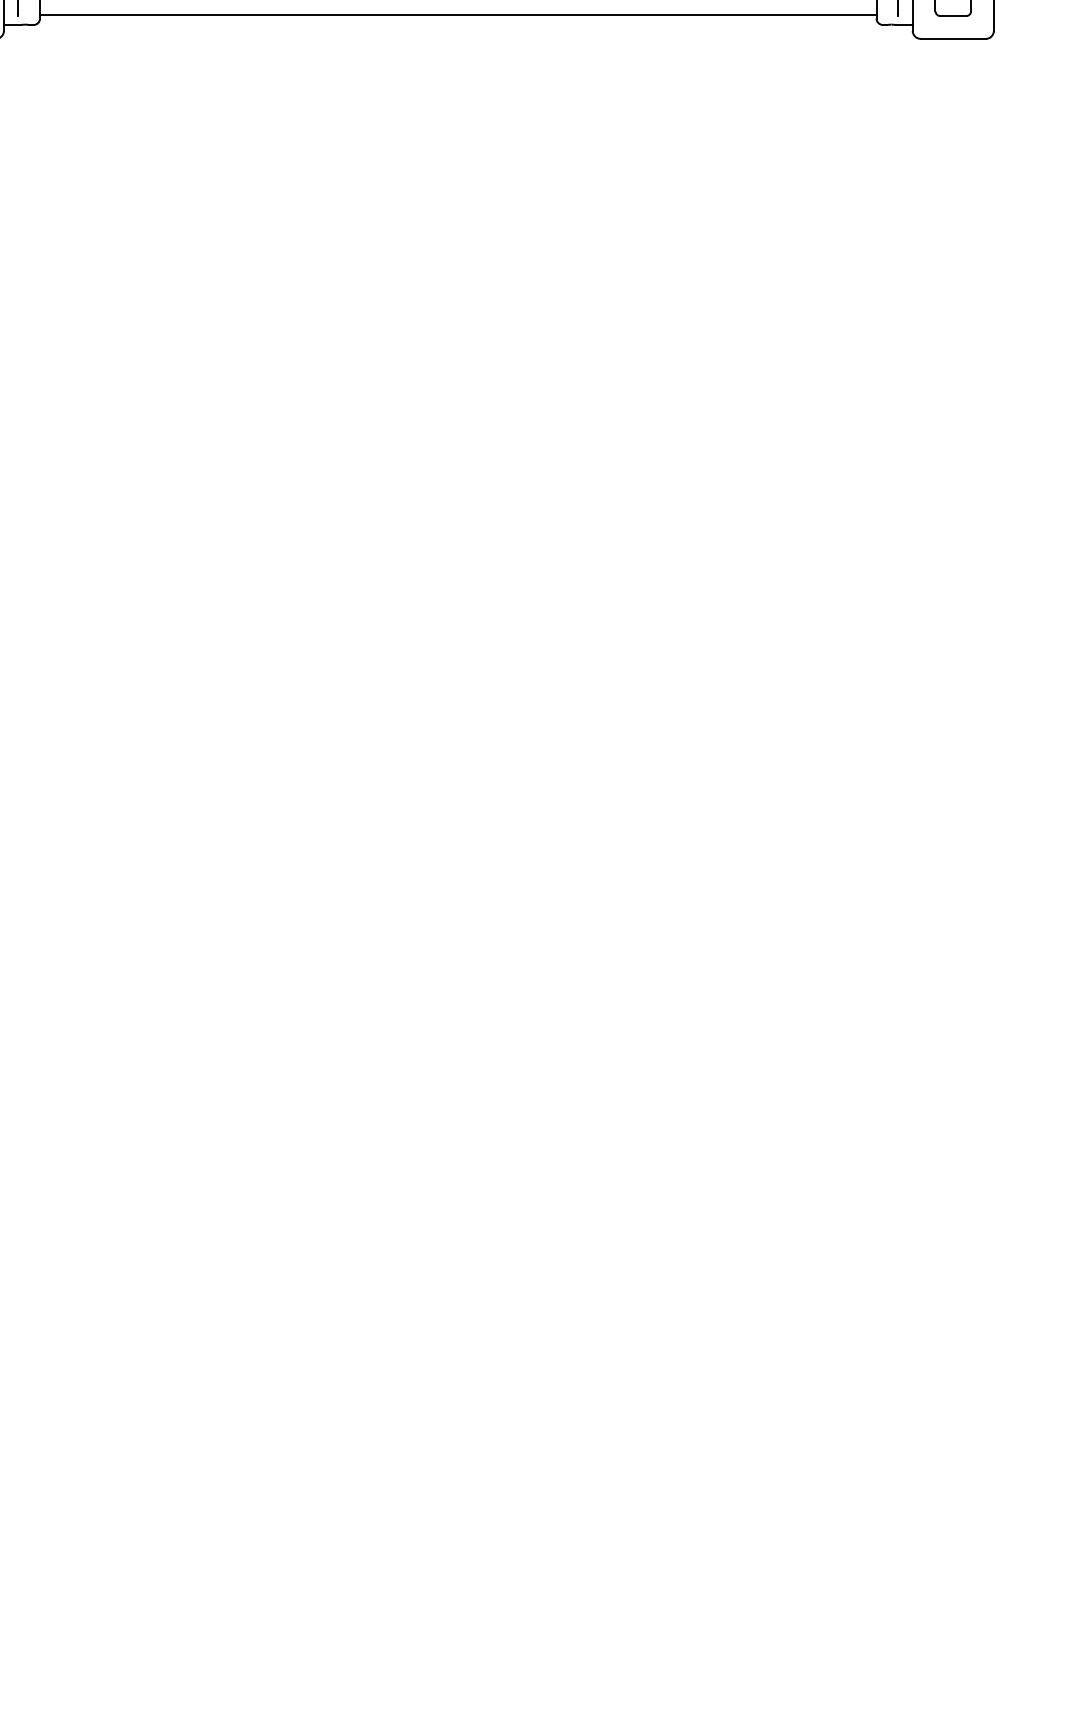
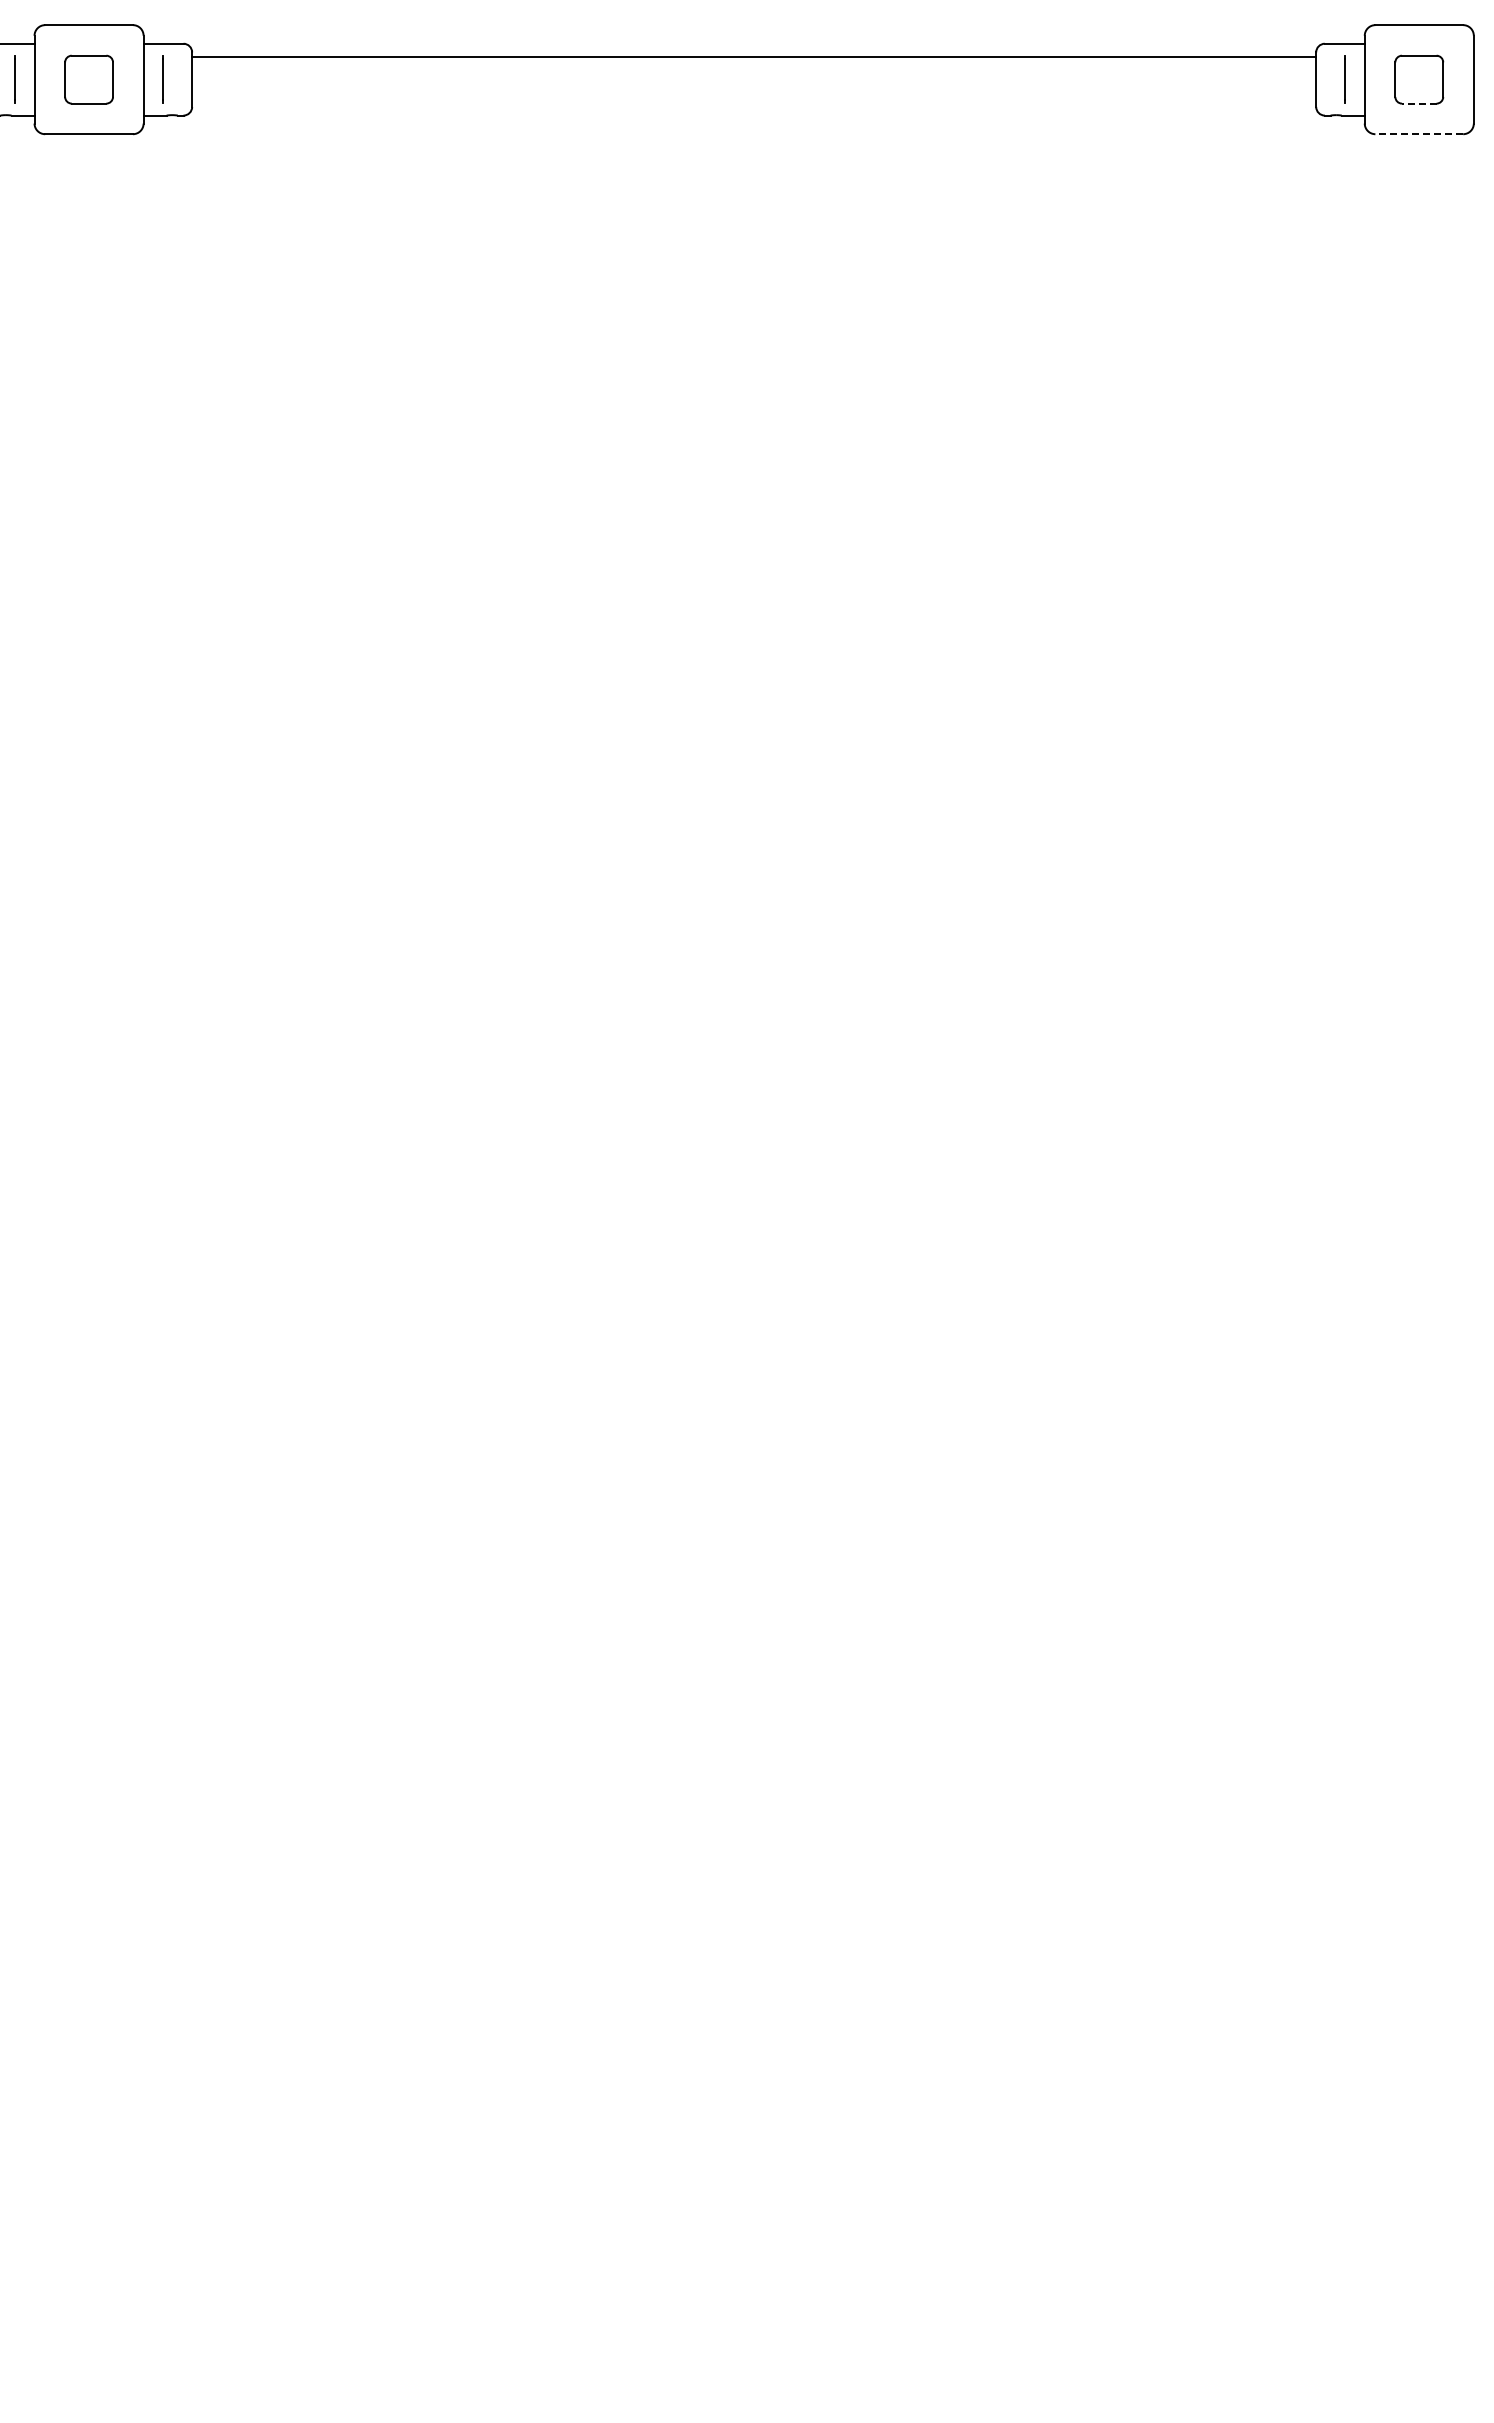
line: (458, 15) -> (754, 102), removed
line: (952, 16) -> (1418, 103), solid -> dashed
line: (953, 39) -> (1419, 134), solid -> dashed

